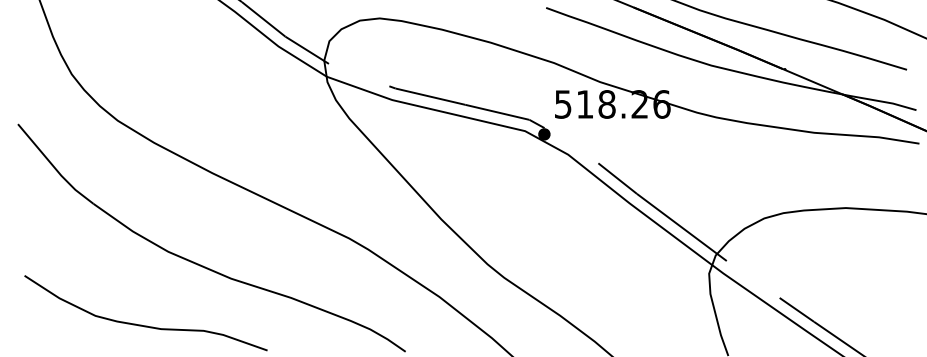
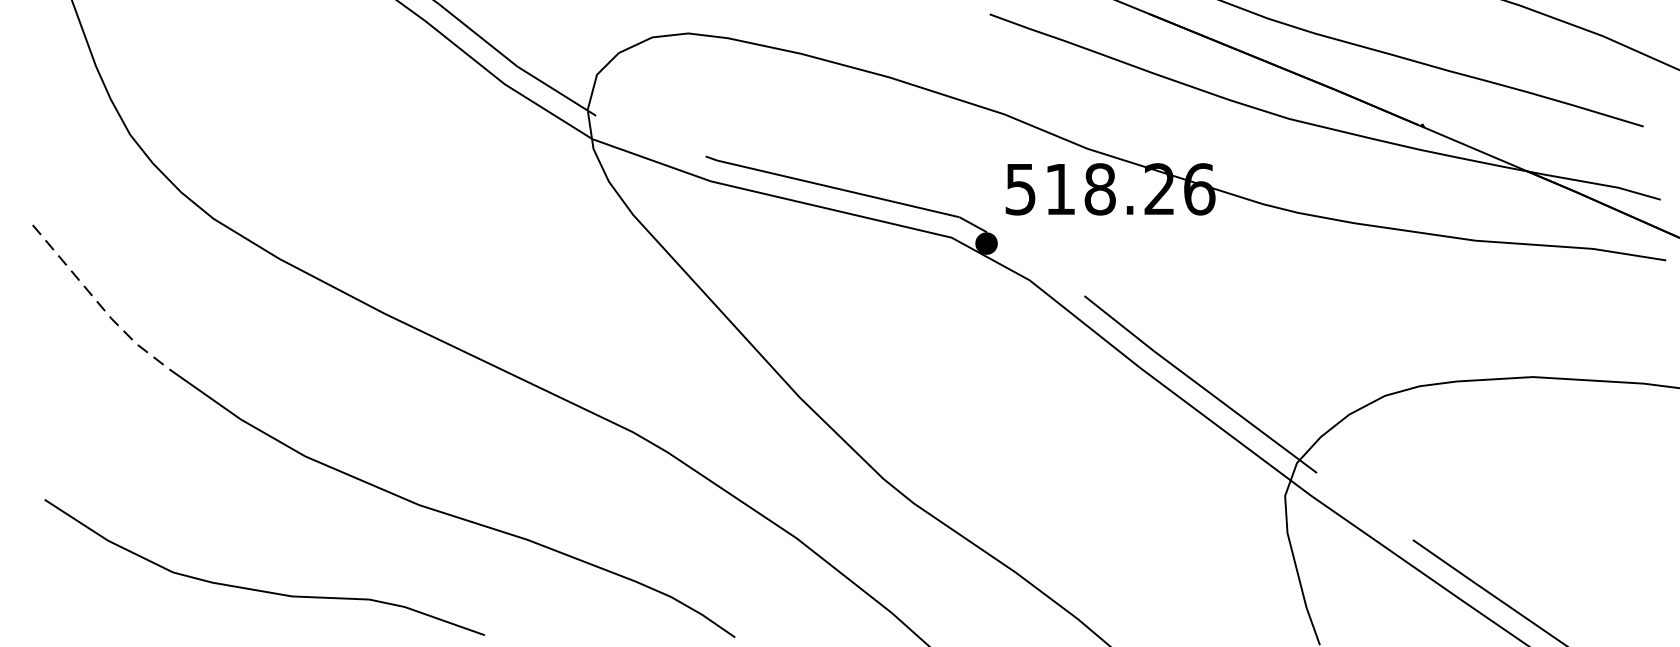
line: (54, 167) -> (98, 303), solid -> dashed

